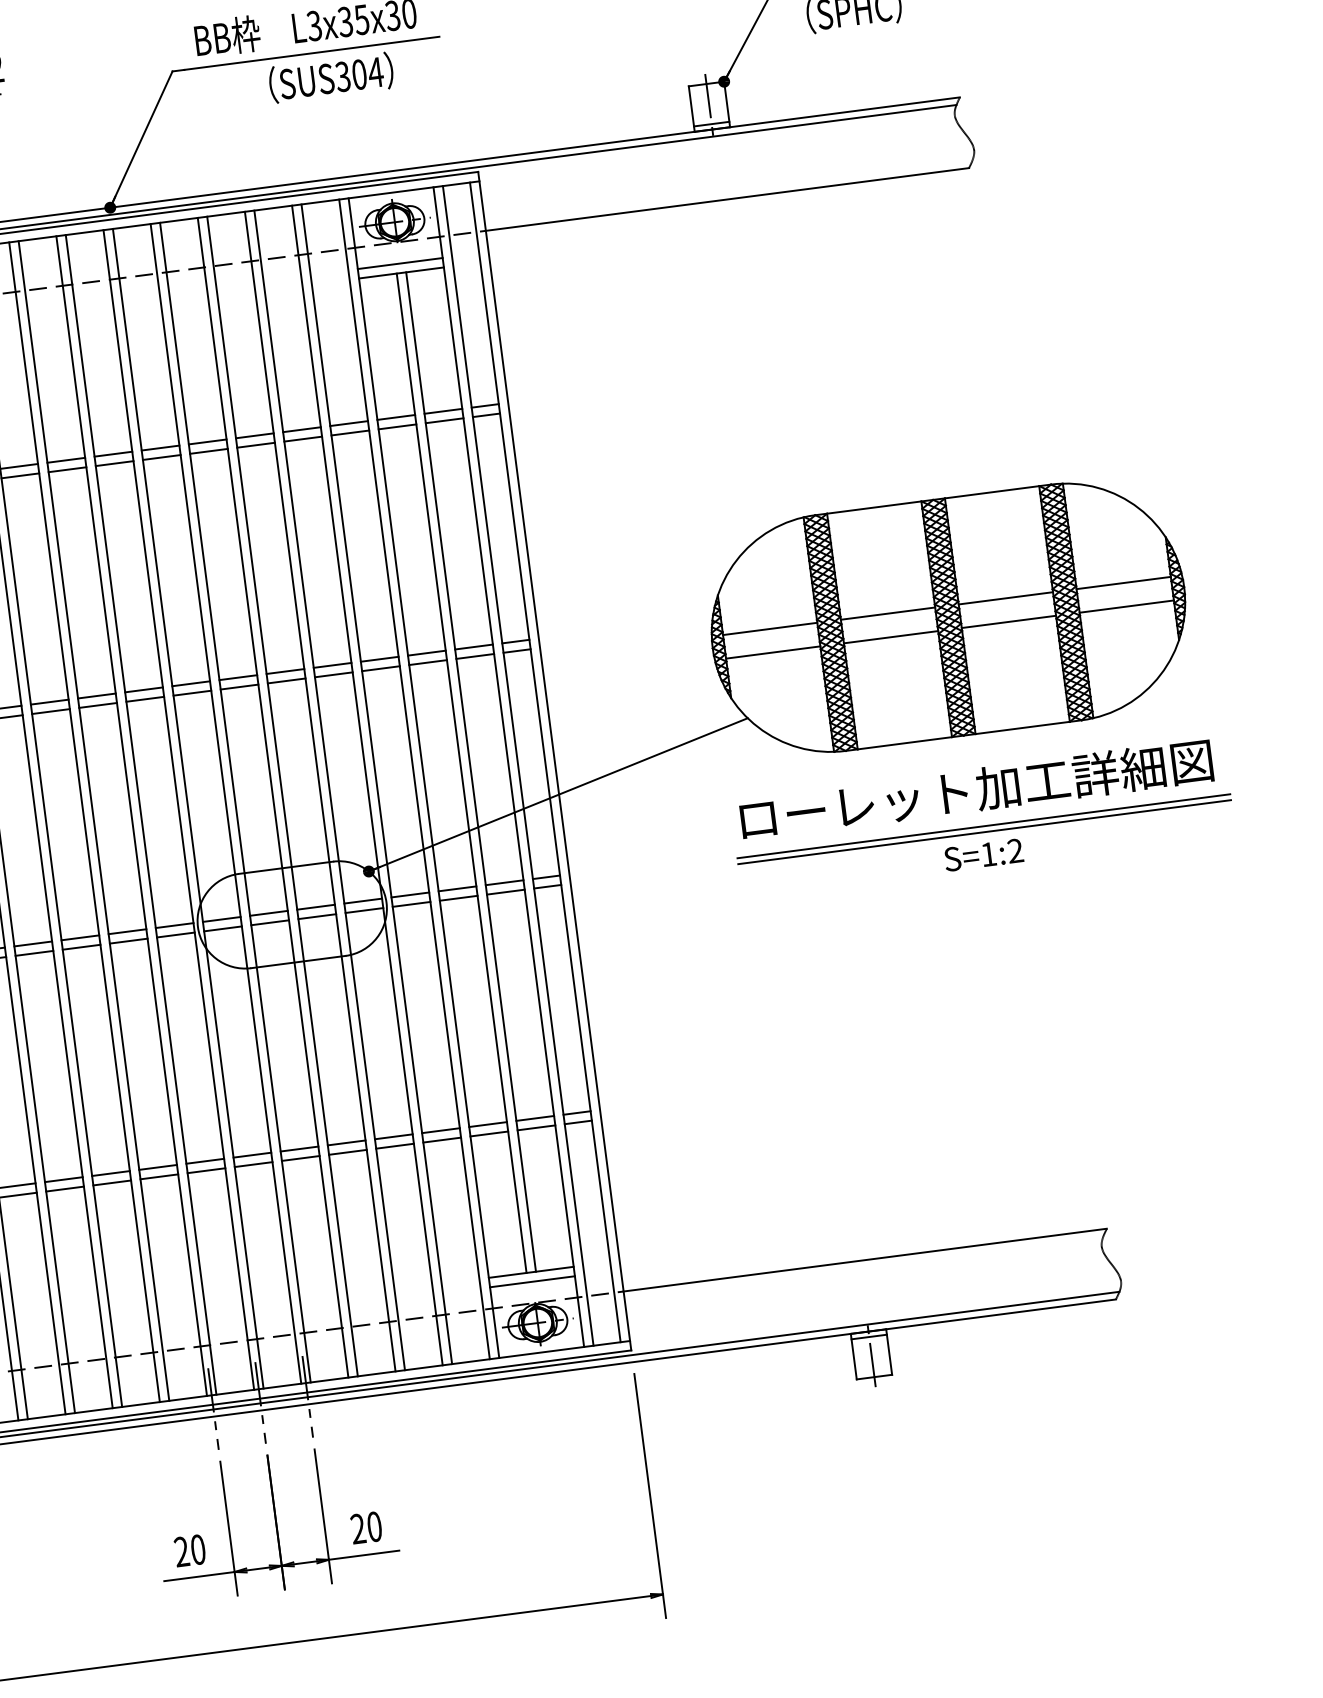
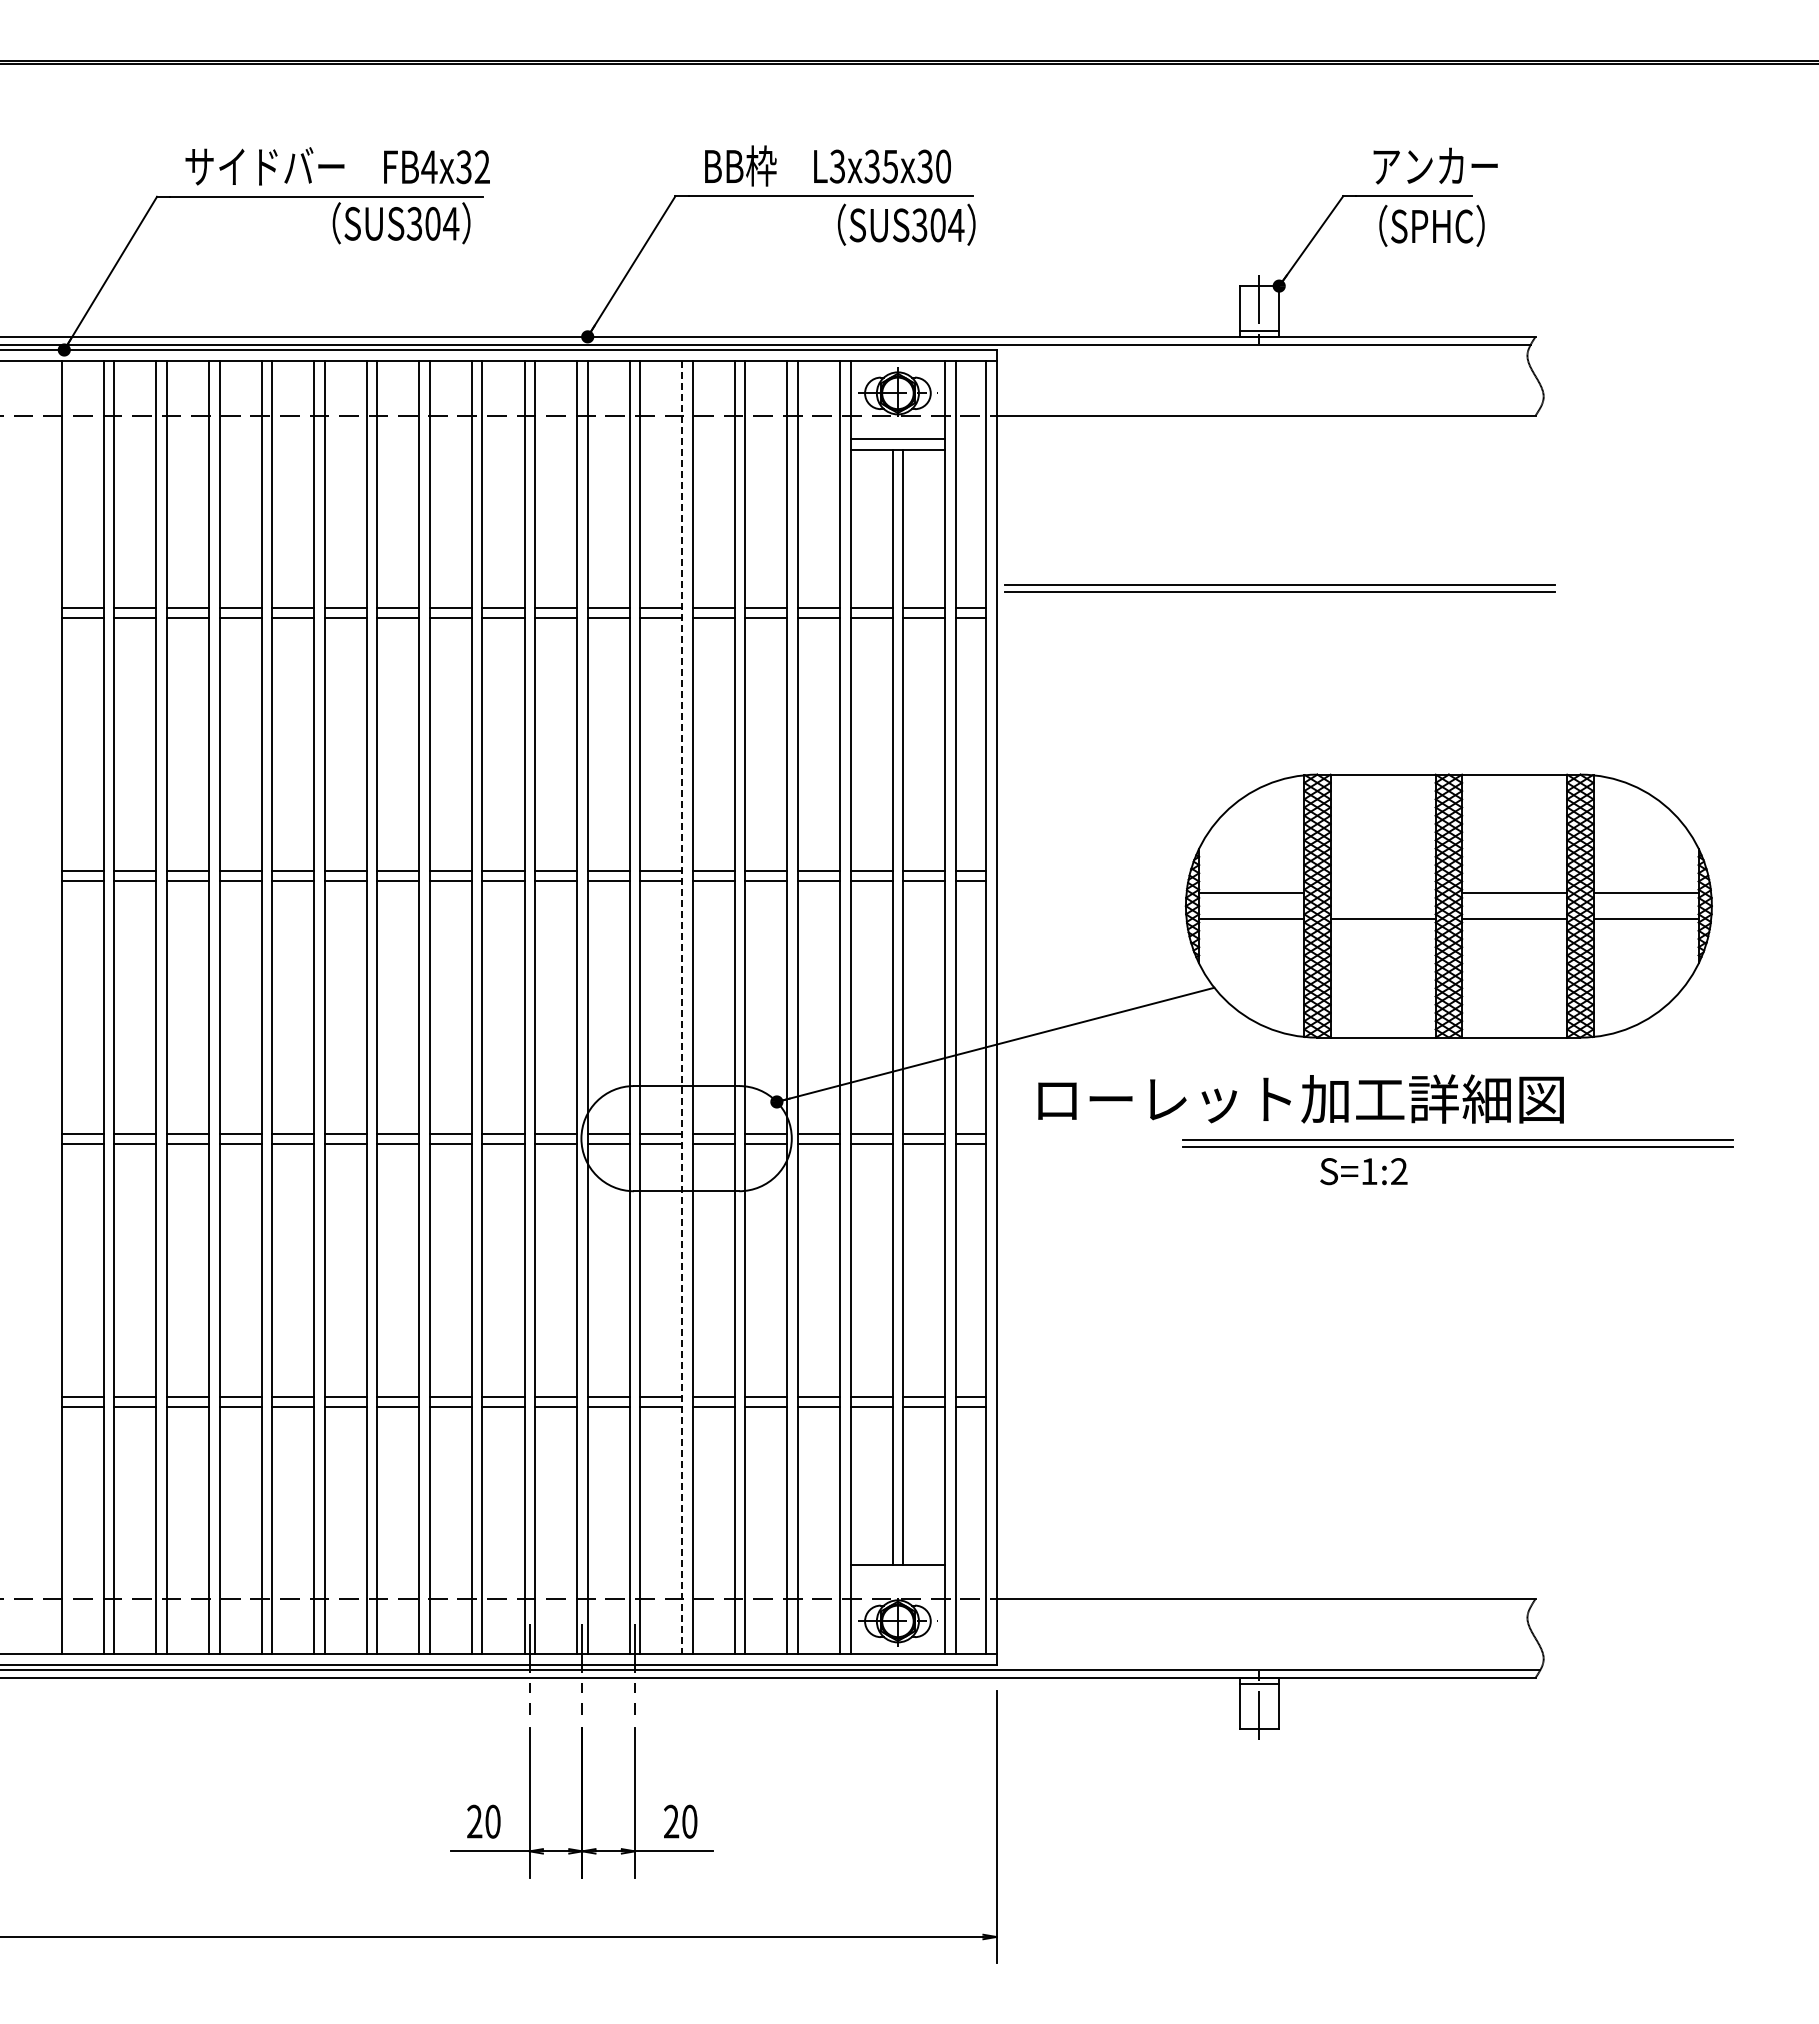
text: (331, 77) -> (906, 224), moved
part: (759, 352) -> (1279, 588), added
line: (887, 614) -> (1382, 893), removed
text: (975, 789) -> (1300, 1098), moved
line: (273, 797) -> (682, 1007), solid -> dashed
text: (983, 855) -> (1363, 1171), moved
line: (532, 1281) -> (897, 1575), removed

